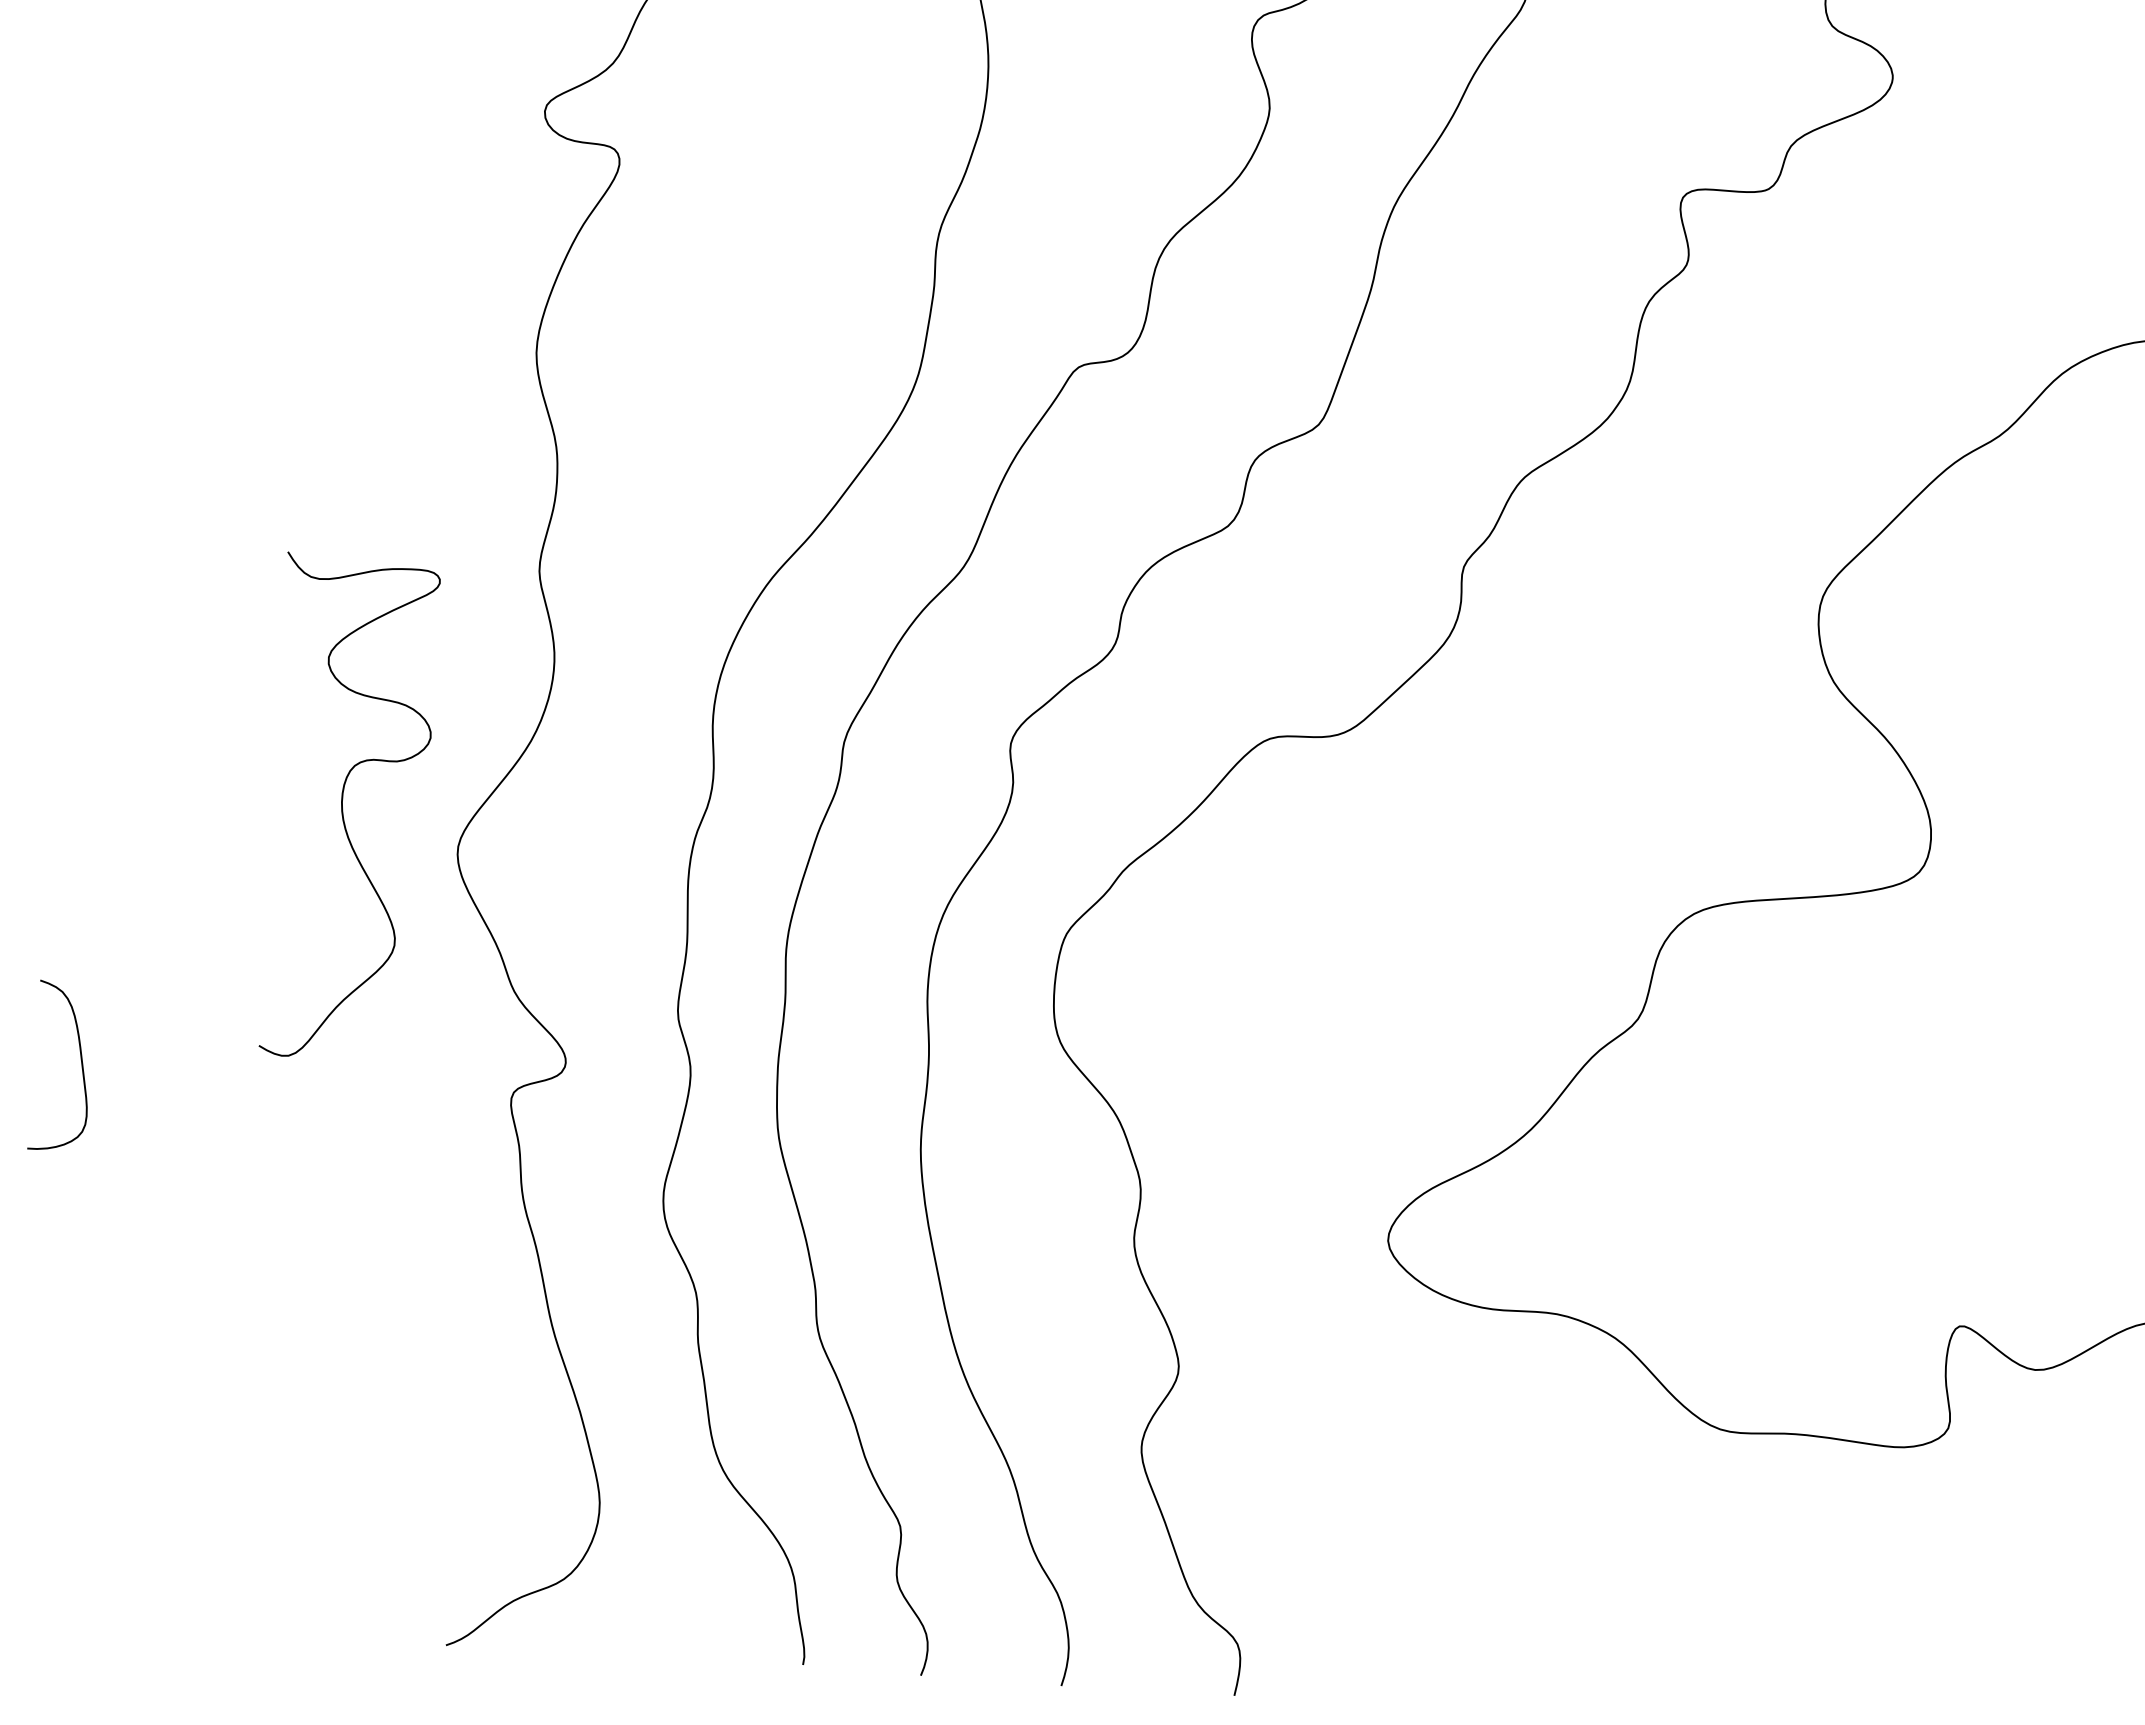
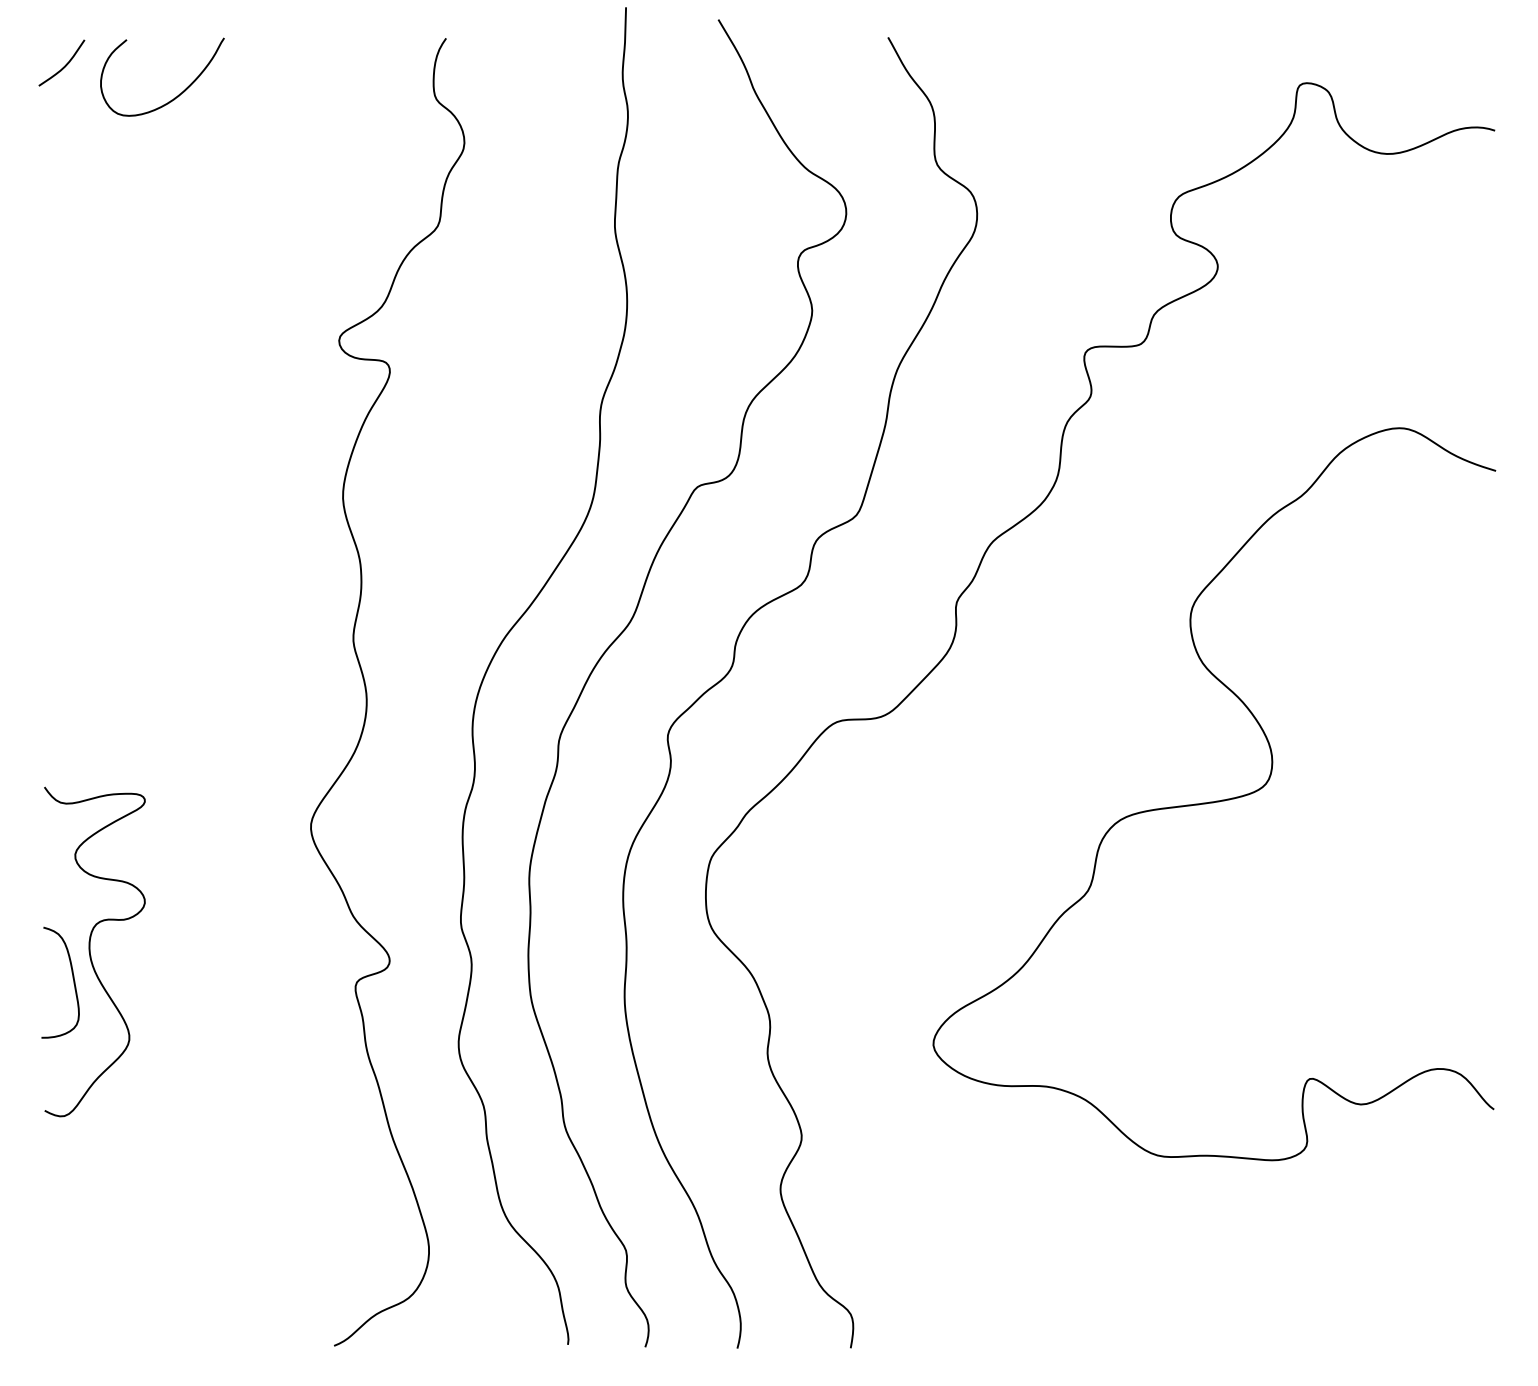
curve: (343, 806) -> (90, 951), moved

